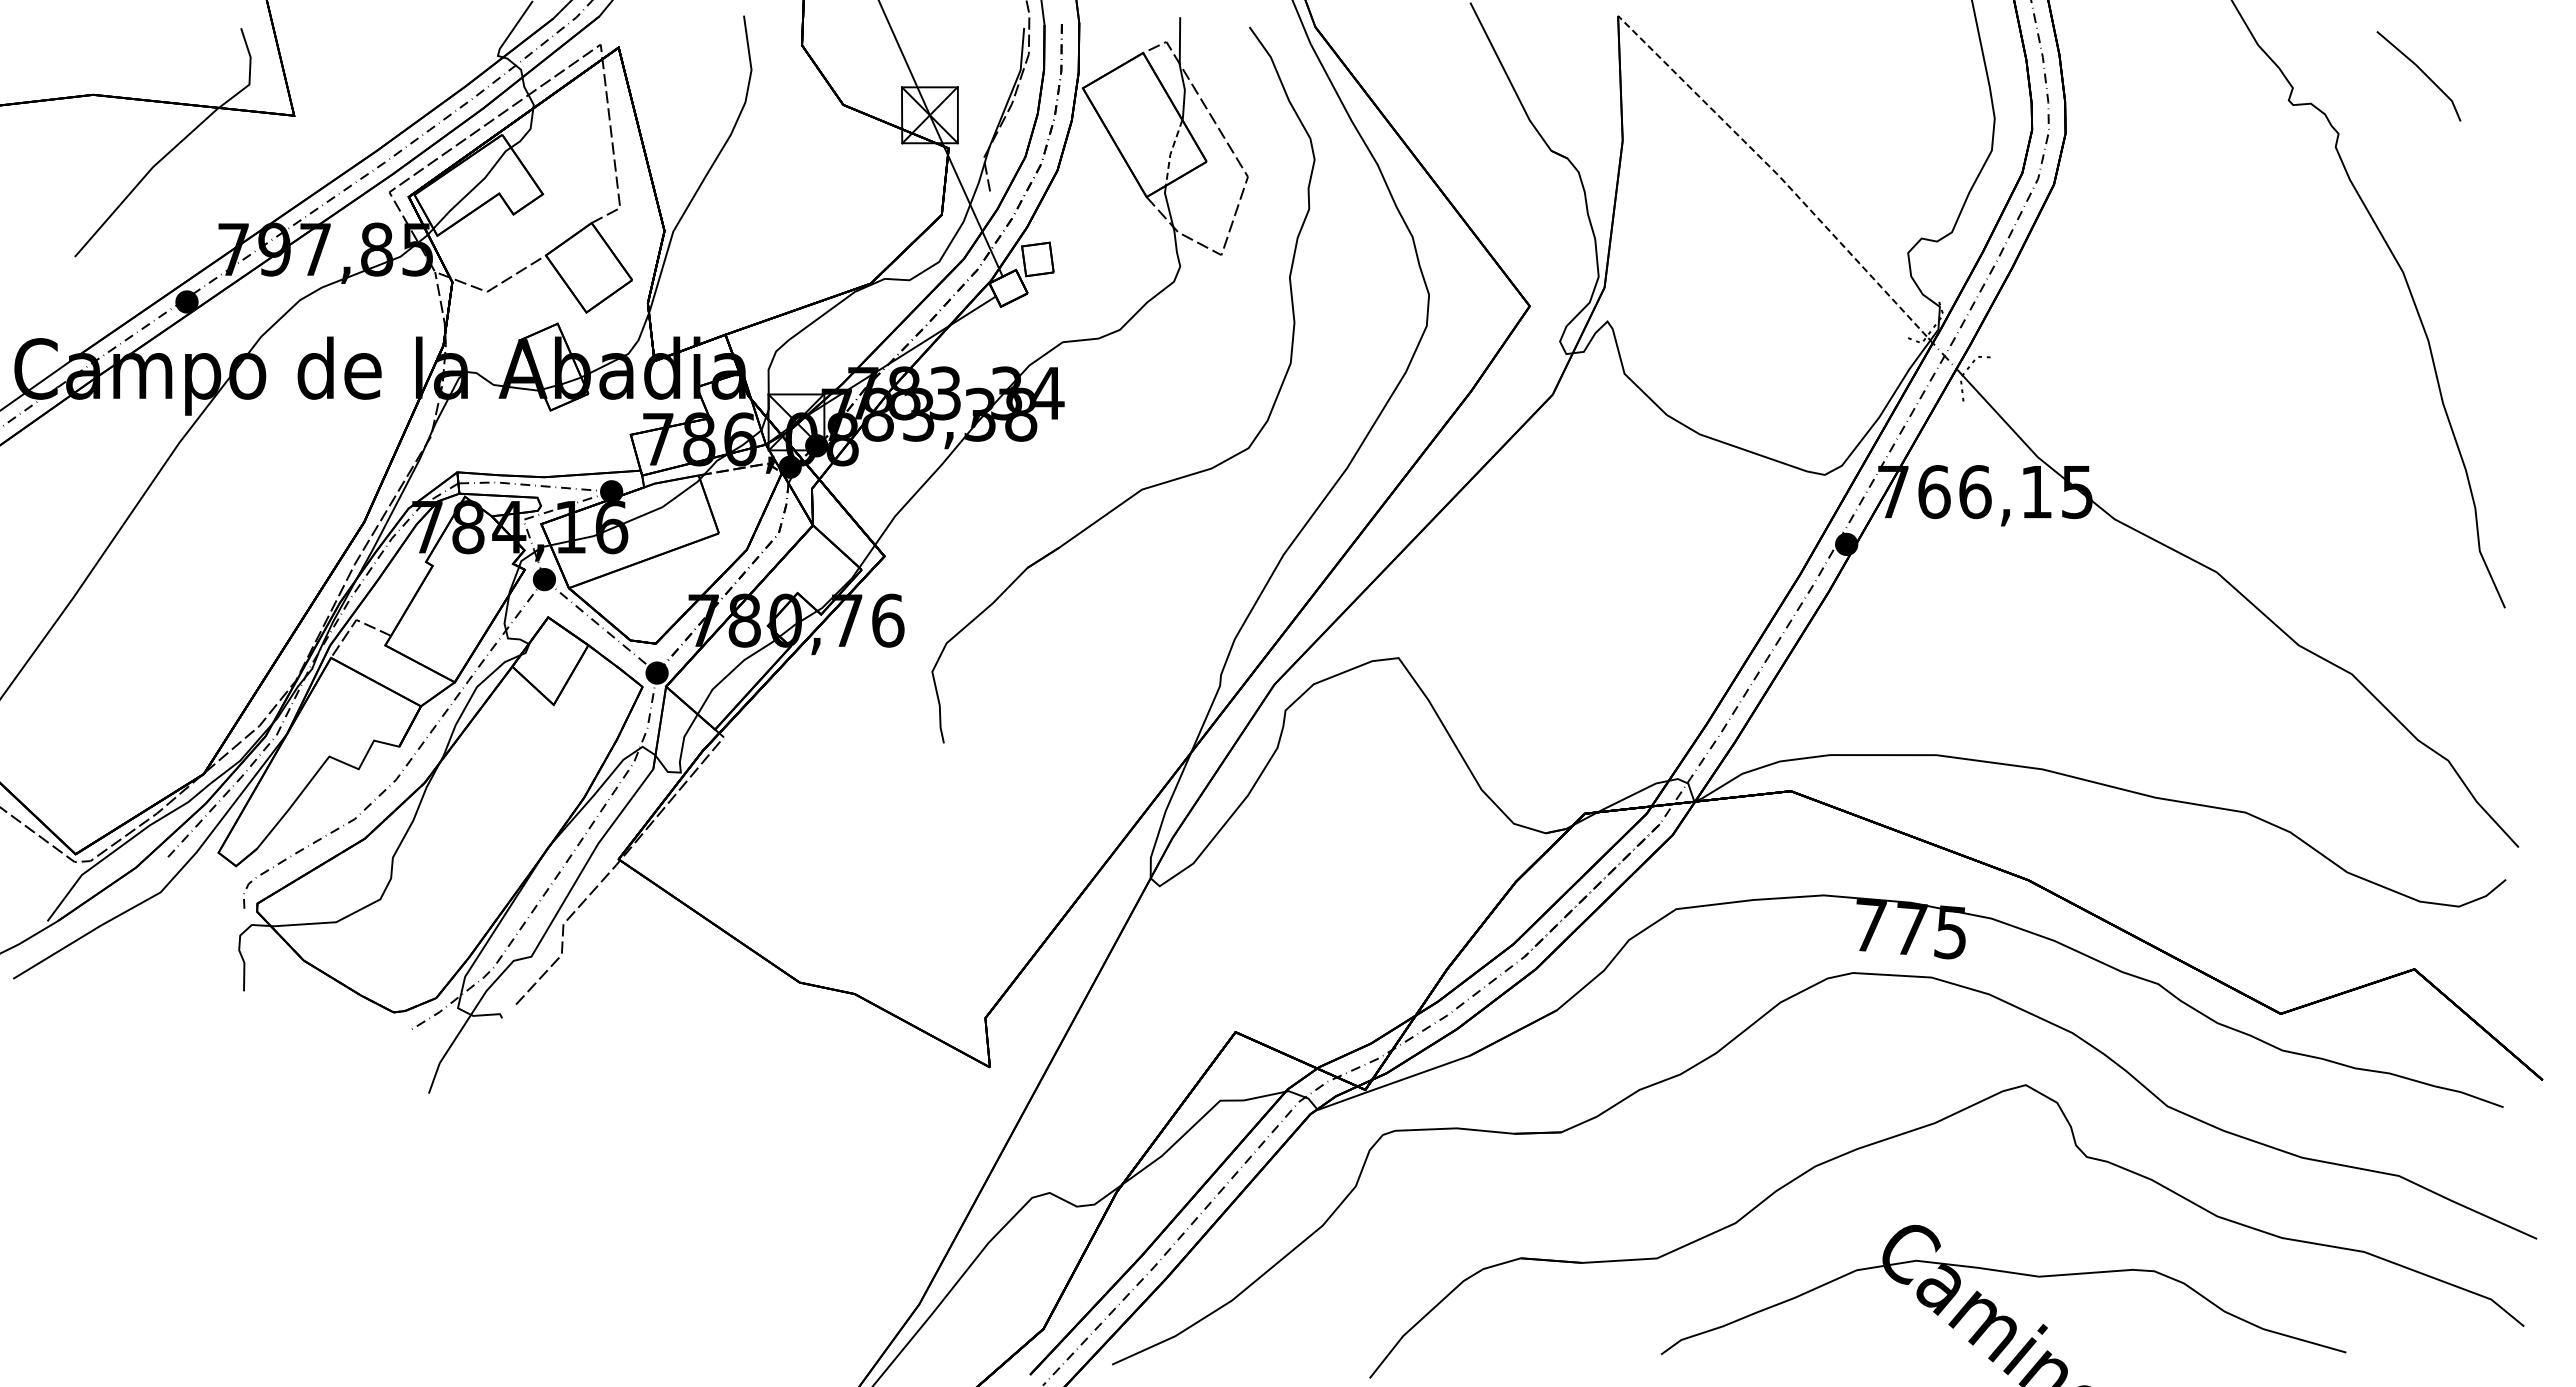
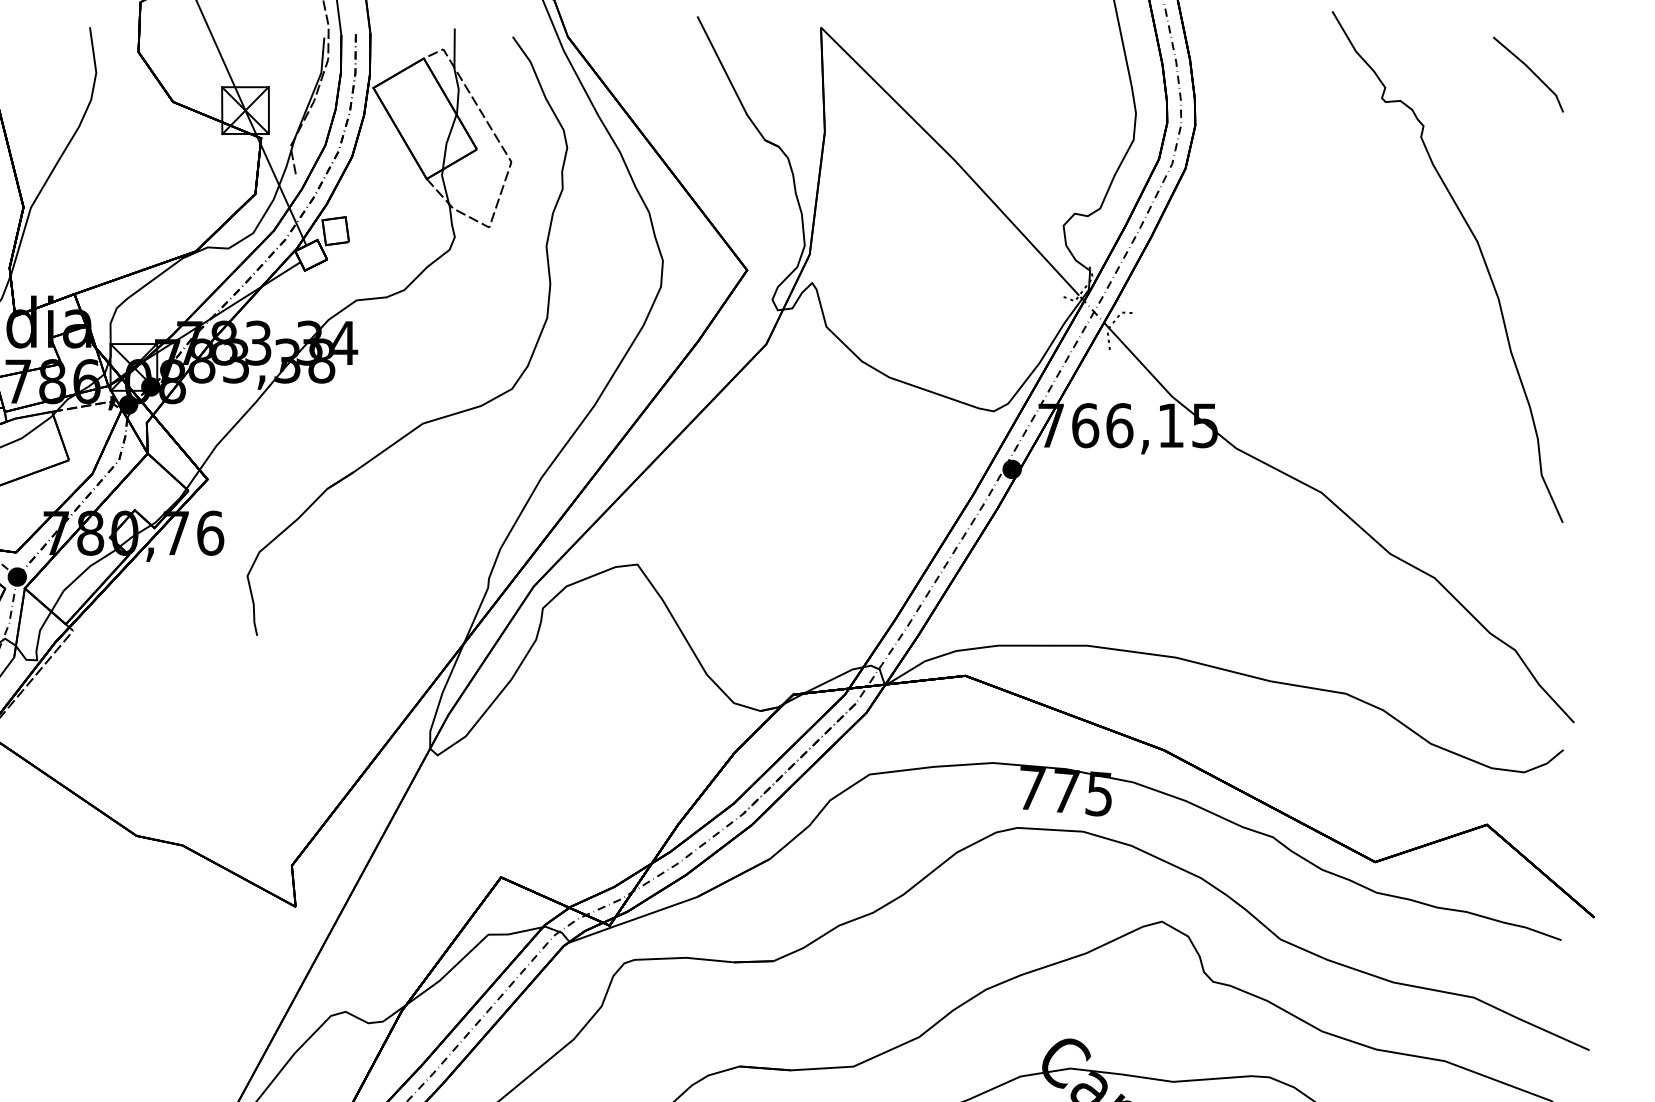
line: (2422, 72) -> (1531, 71), moved
line: (1170, 152) -> (446, 141), dashed -> solid
line: (1776, 173) -> (953, 159), dashed -> solid

